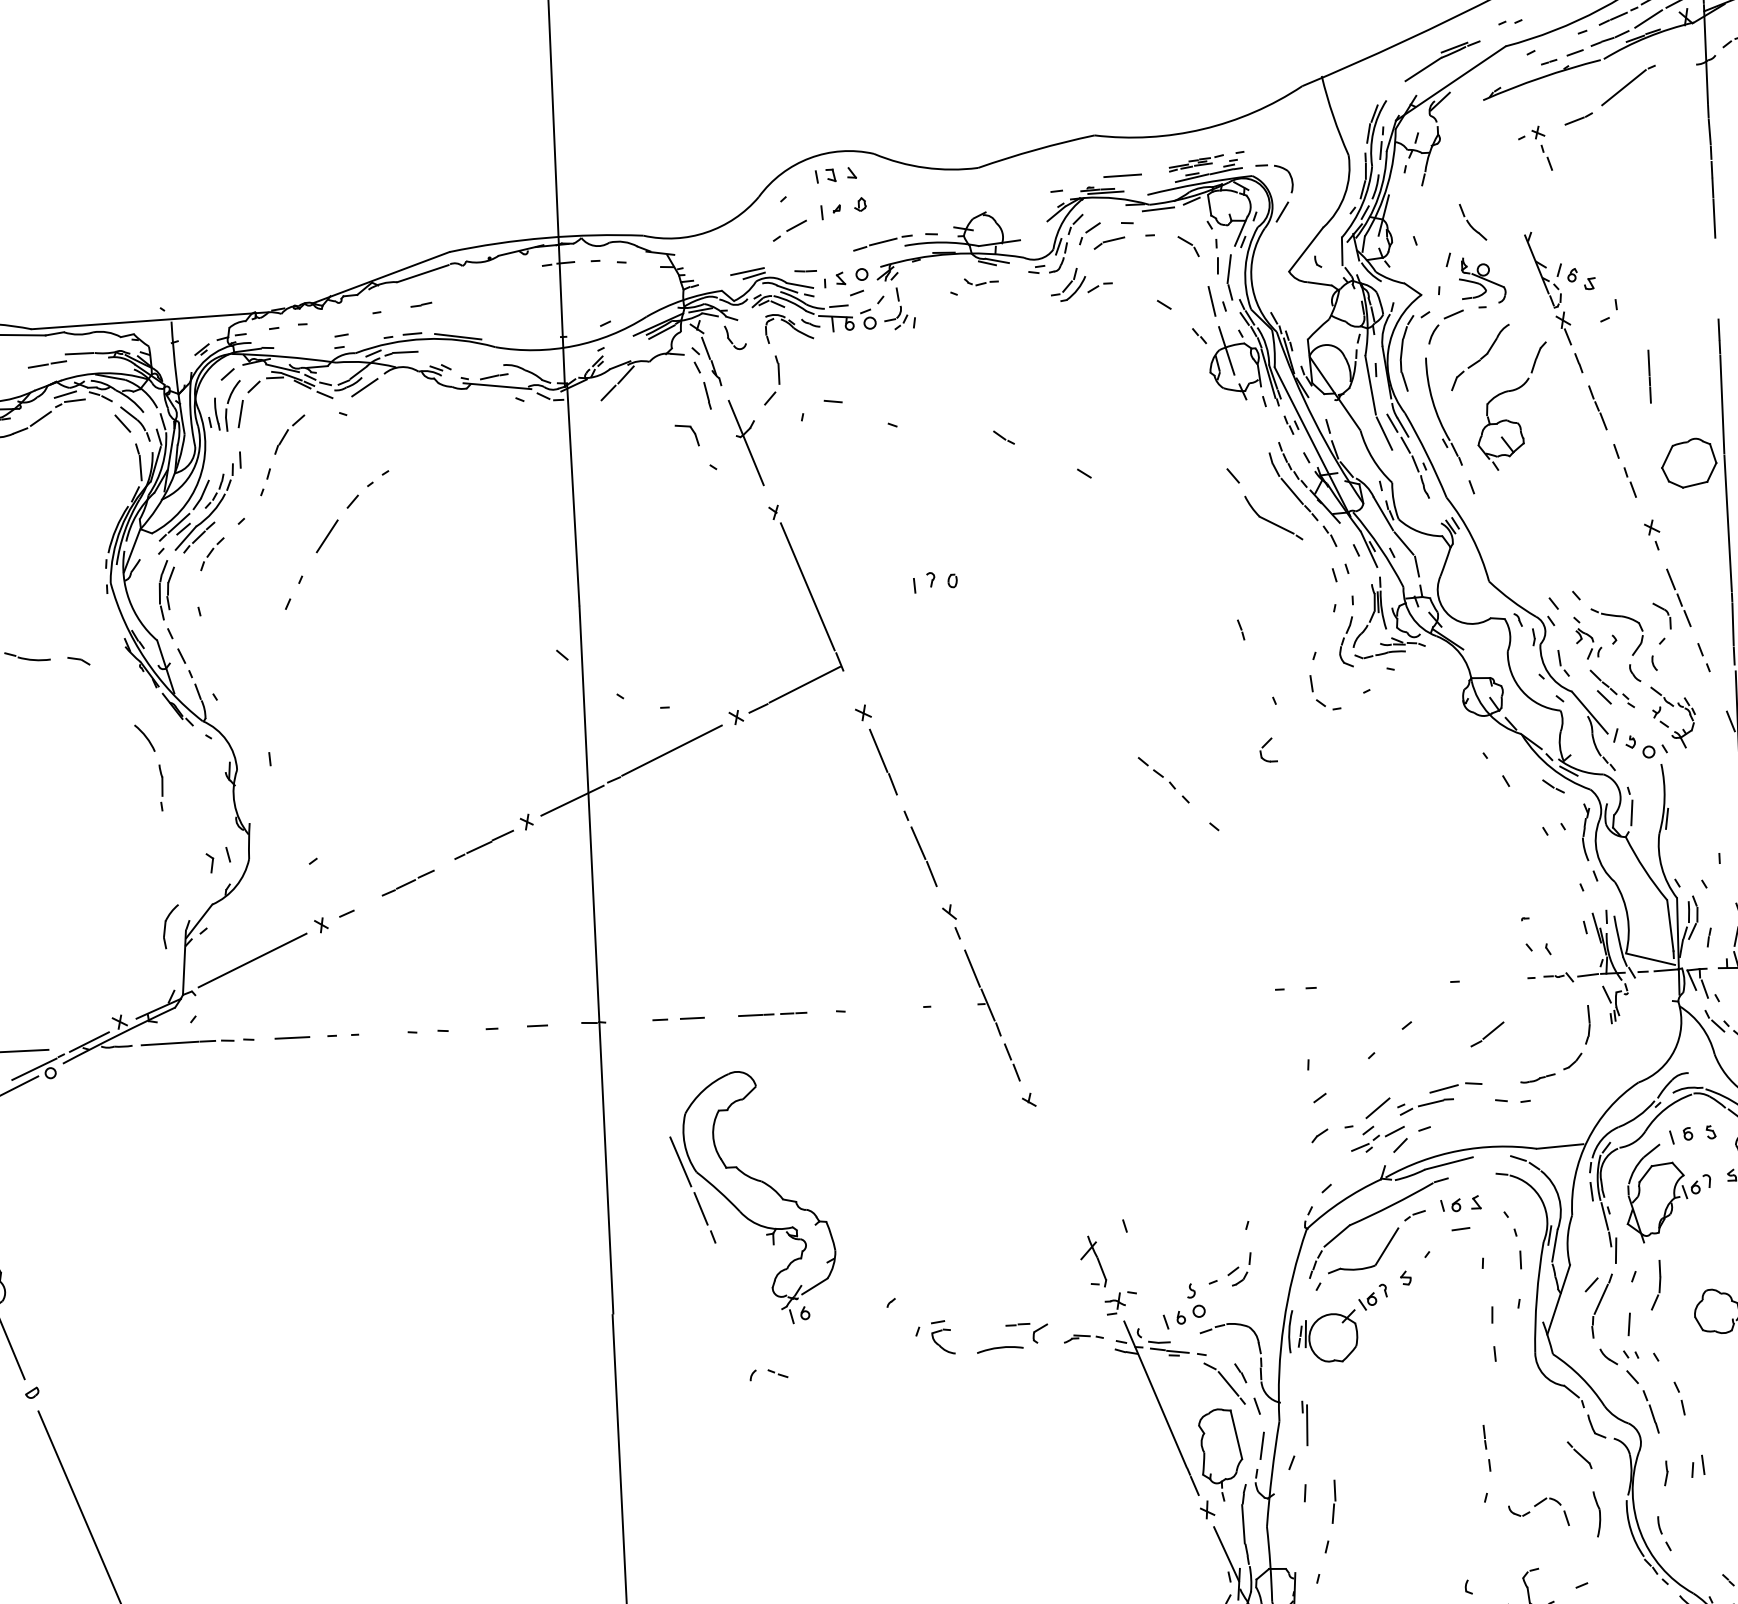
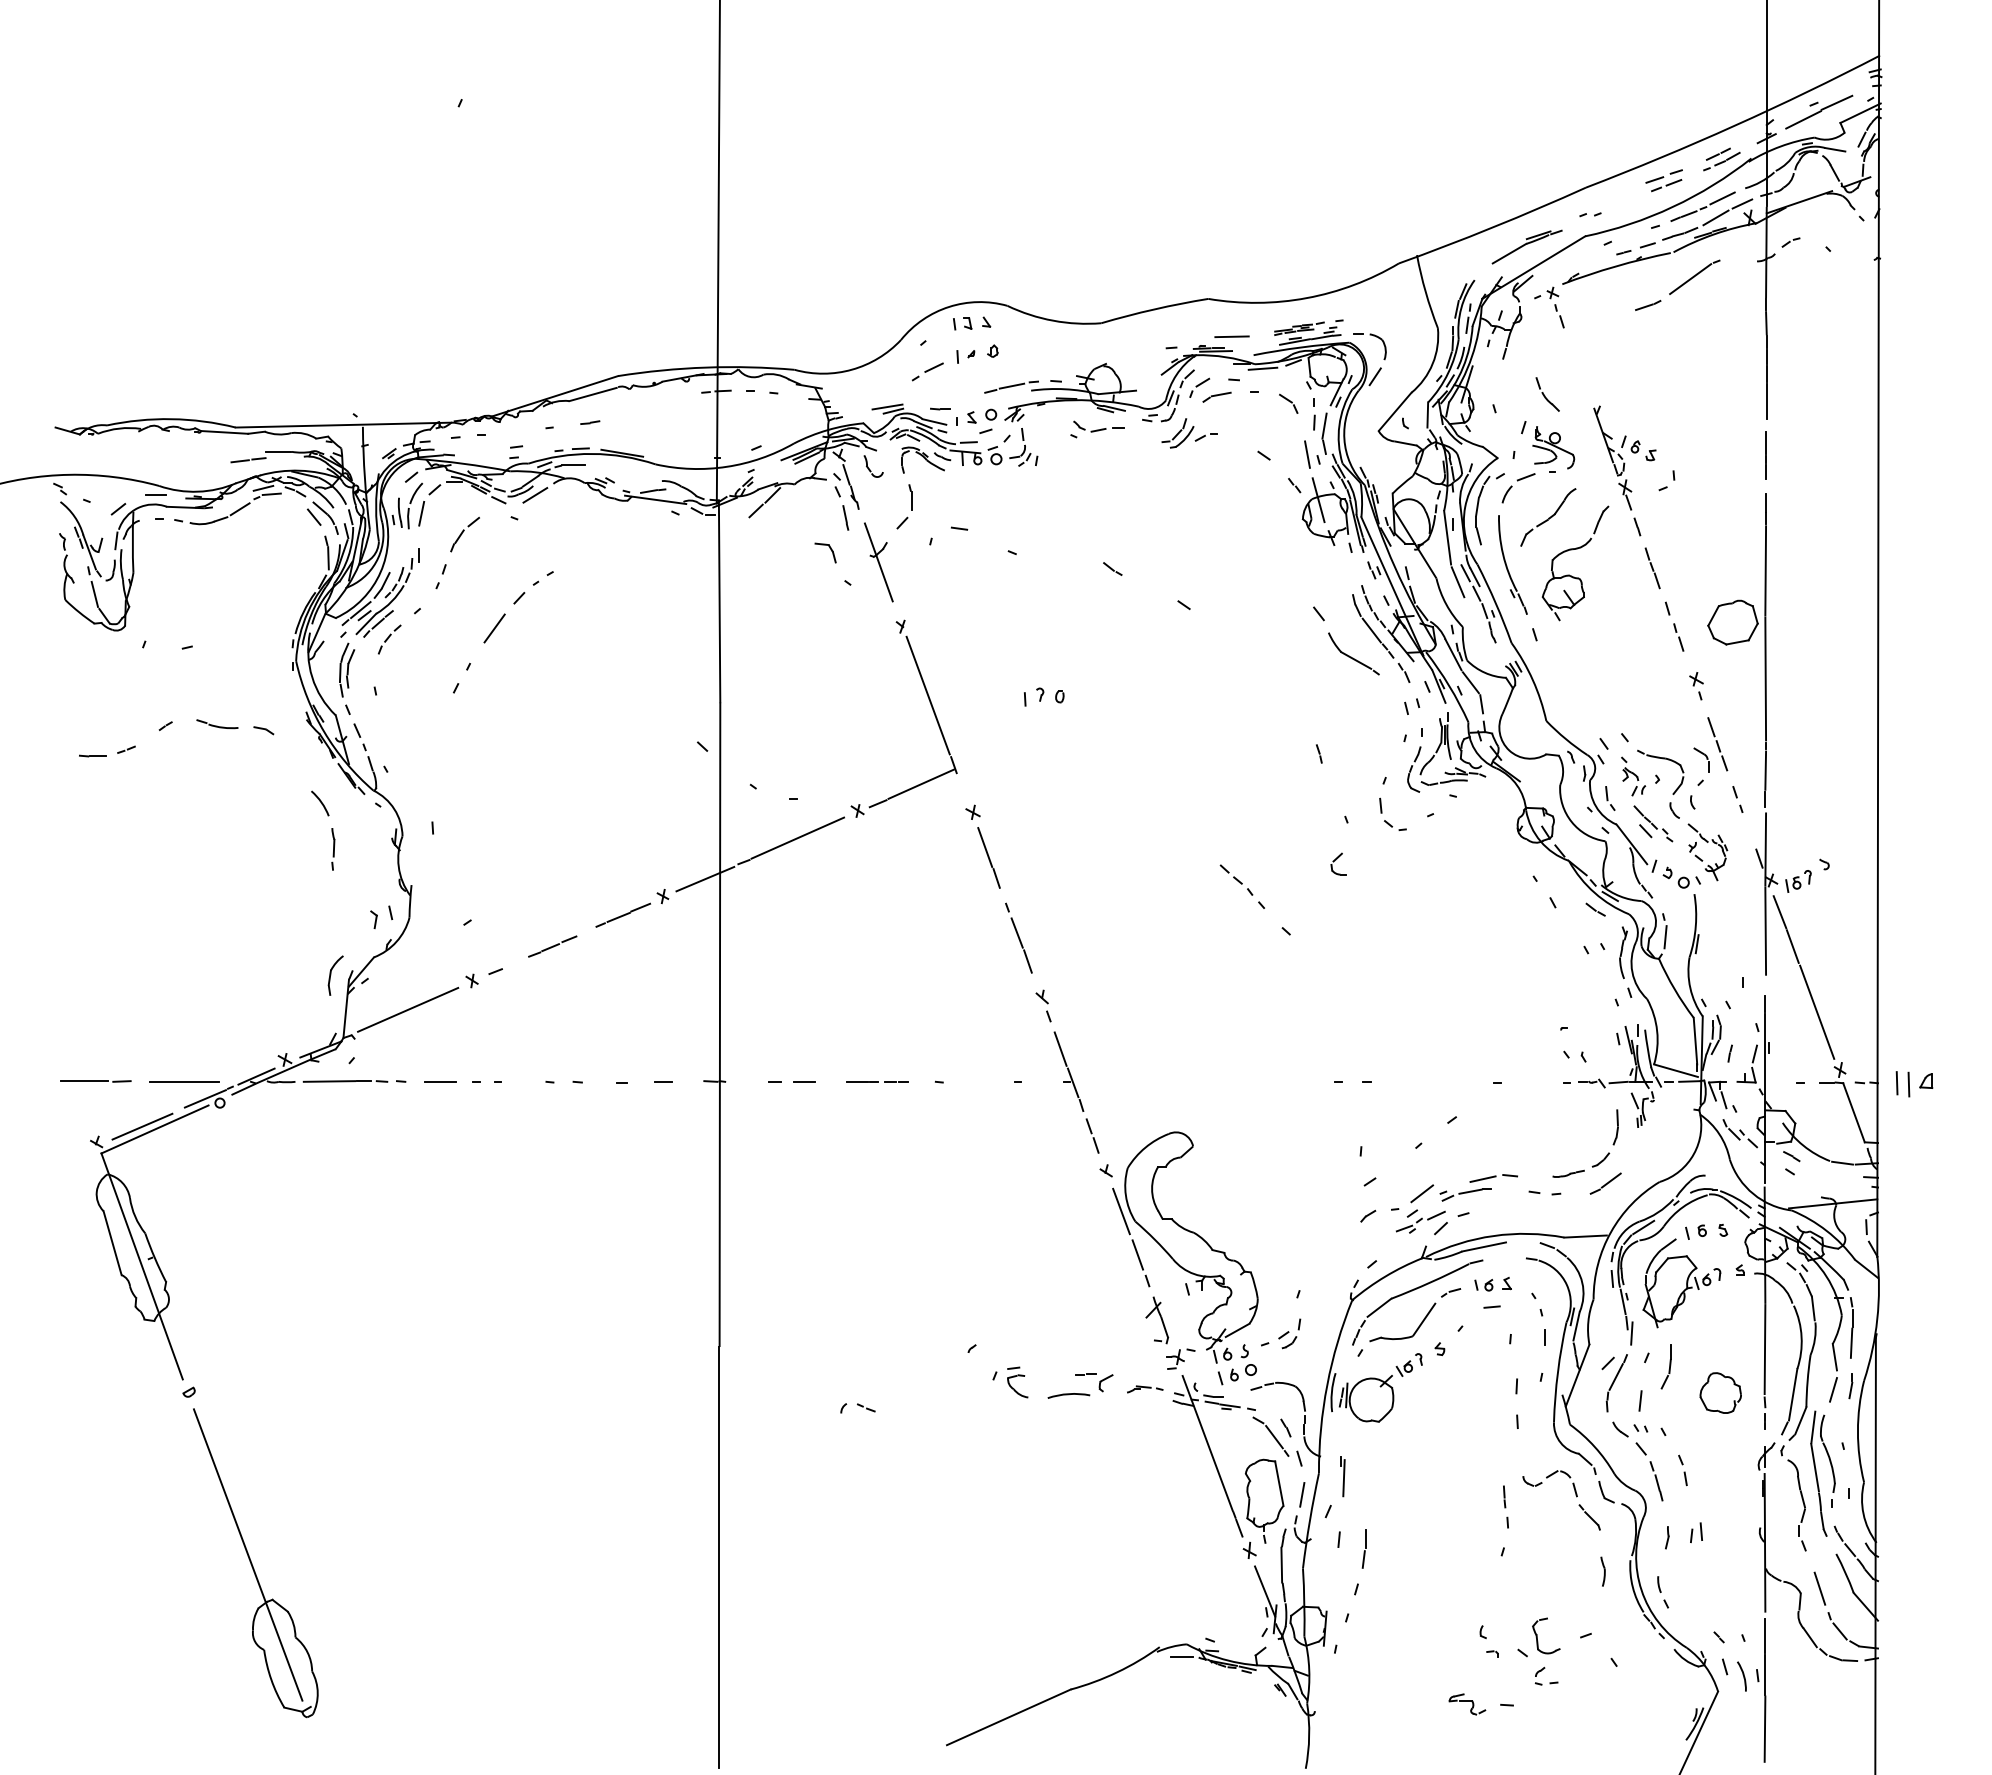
part: (1535, 148) -> (1549, 307), moved
part: (980, 281) -> (1098, 426), size x1.67
line: (1649, 376) -> (1765, 455), moved
part: (1487, 1034) -> (1605, 1183), moved
line: (1623, 1133) -> (1643, 1227), added
part: (756, 1181) -> (1189, 1232), moved
part: (1538, 1512) -> (1549, 1483), moved
part: (1596, 1514) -> (1602, 1571), size x0.71

